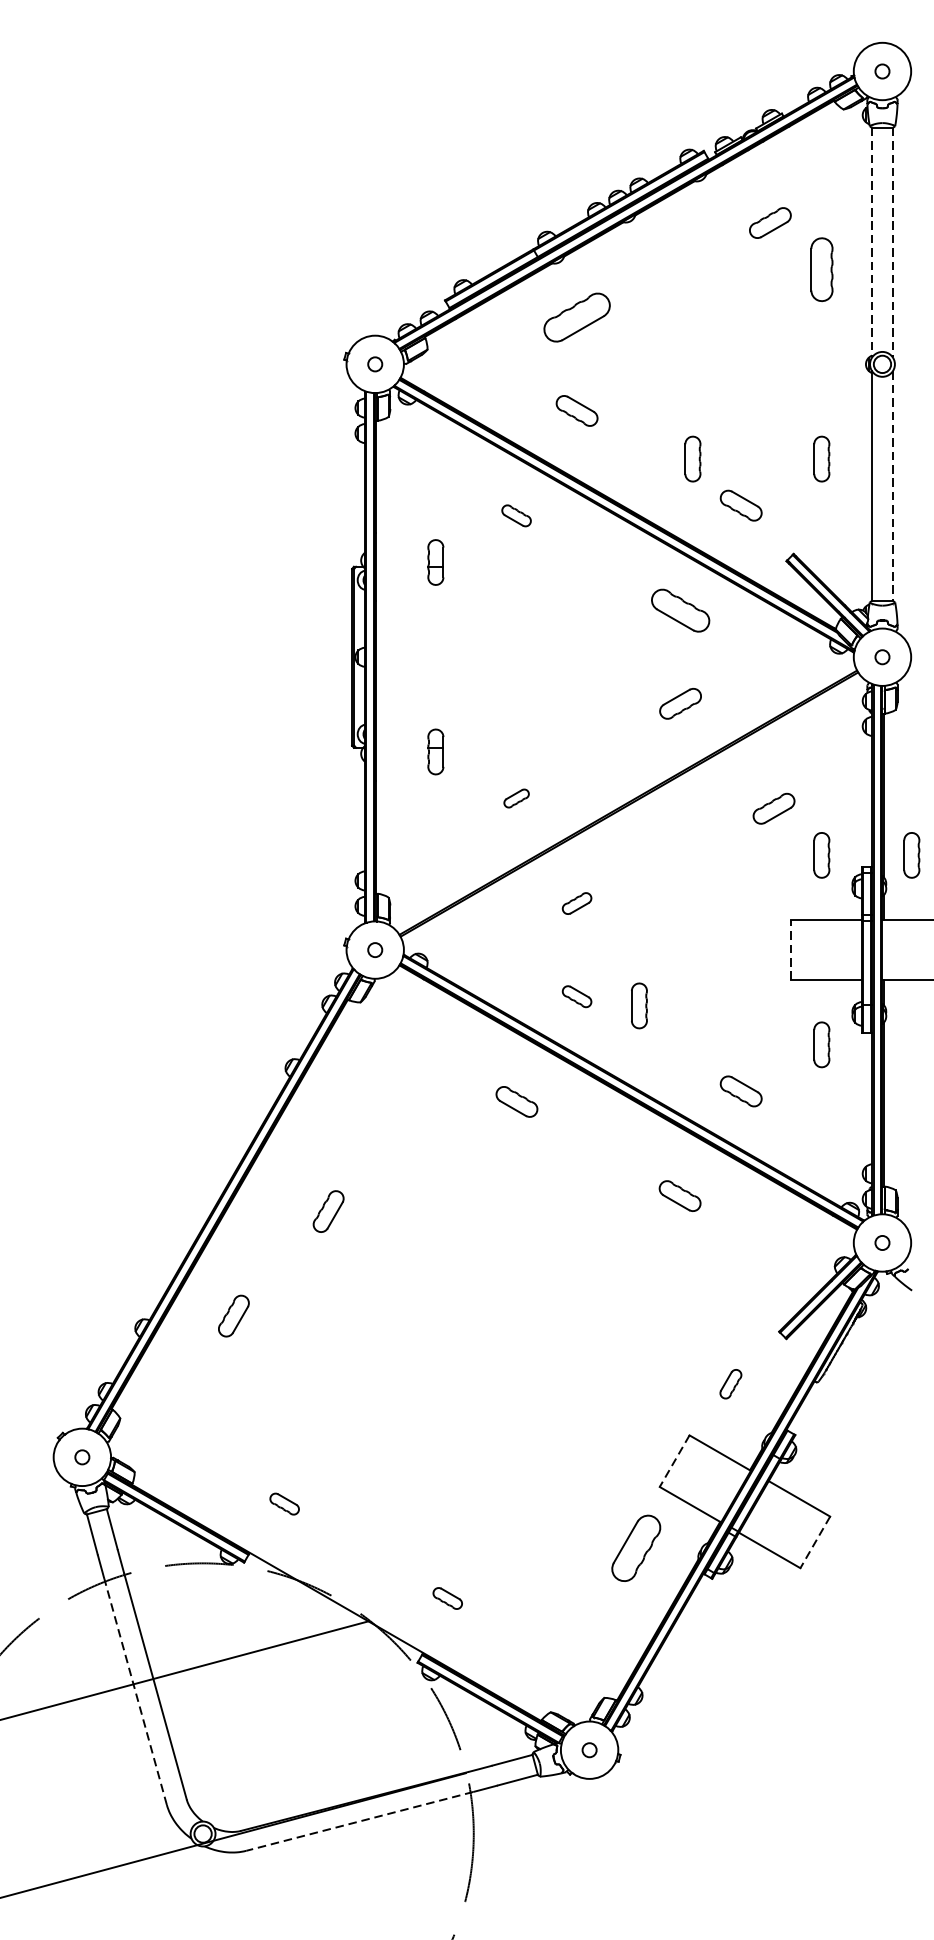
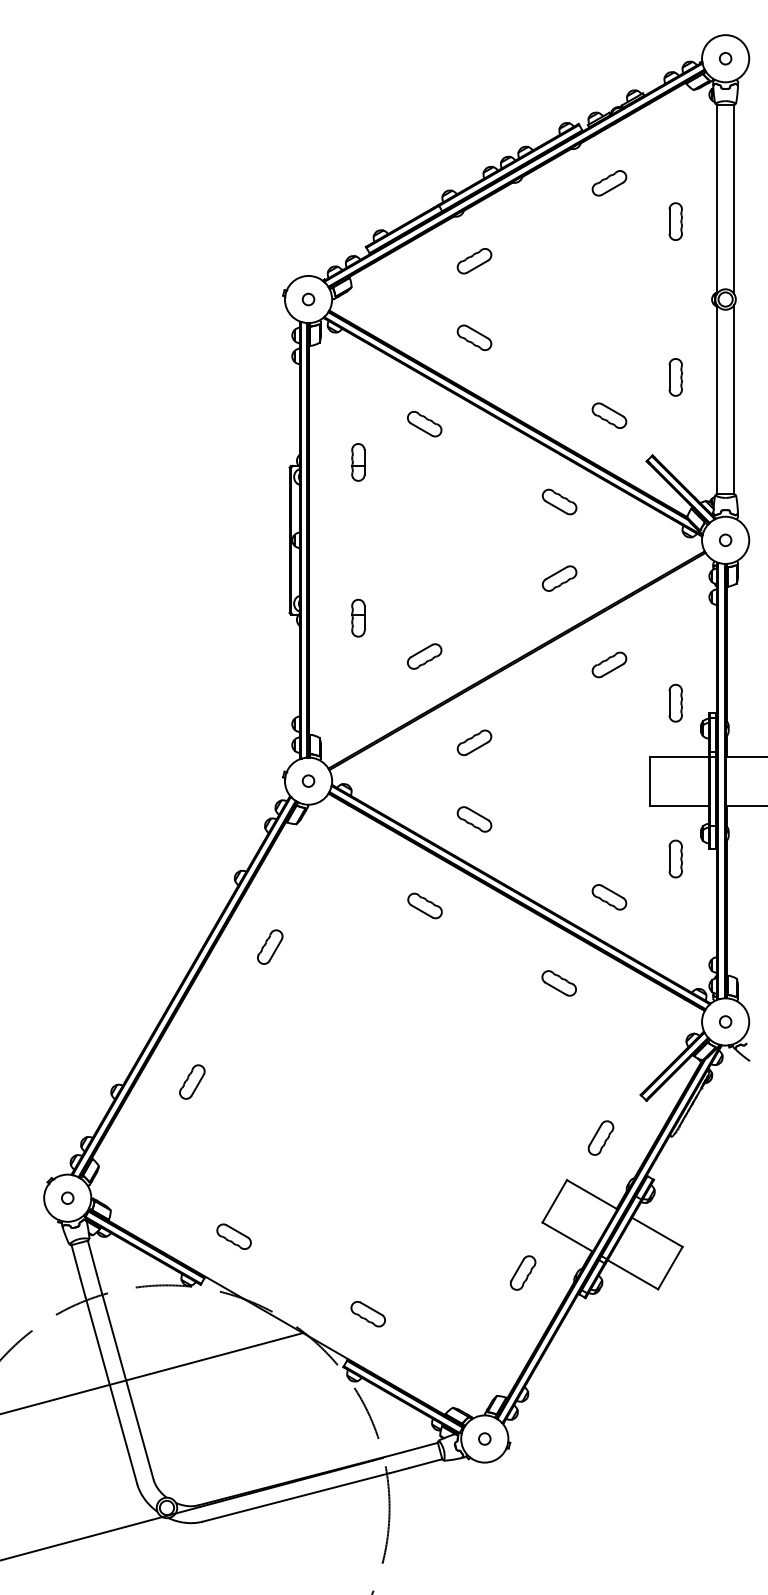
part: (770, 223) -> (609, 183), moved
line: (872, 242) -> (717, 199), dashed -> solid
line: (893, 242) -> (734, 199), dashed -> solid
part: (821, 269) -> (675, 221), size x0.71
part: (577, 318) -> (474, 261), size x0.62
part: (692, 459) -> (569, 377), removed
line: (893, 487) -> (734, 400), dashed -> solid
part: (516, 515) -> (424, 423), size x1.43
part: (680, 610) -> (559, 501), size x0.71
part: (516, 798) -> (424, 656), size x1.67
part: (774, 808) -> (609, 664), moved
part: (911, 854) -> (749, 702), removed
part: (577, 903) -> (474, 742), size x1.43
line: (791, 949) -> (650, 780), dashed -> solid
part: (577, 996) -> (474, 819), size x1.43
part: (639, 1005) -> (525, 826), removed
part: (328, 1210) -> (270, 946), moved
part: (730, 1383) -> (600, 1137), size x1.43
line: (674, 1461) -> (554, 1201), dashed -> solid
part: (283, 1503) -> (233, 1236), size x1.43
line: (815, 1542) -> (670, 1268), dashed -> solid
part: (635, 1547) -> (522, 1272), size x0.62
part: (446, 1598) -> (367, 1314), size x1.43
line: (135, 1691) -> (111, 1390), dashed -> solid
line: (359, 1821) -> (295, 1497), dashed -> solid

